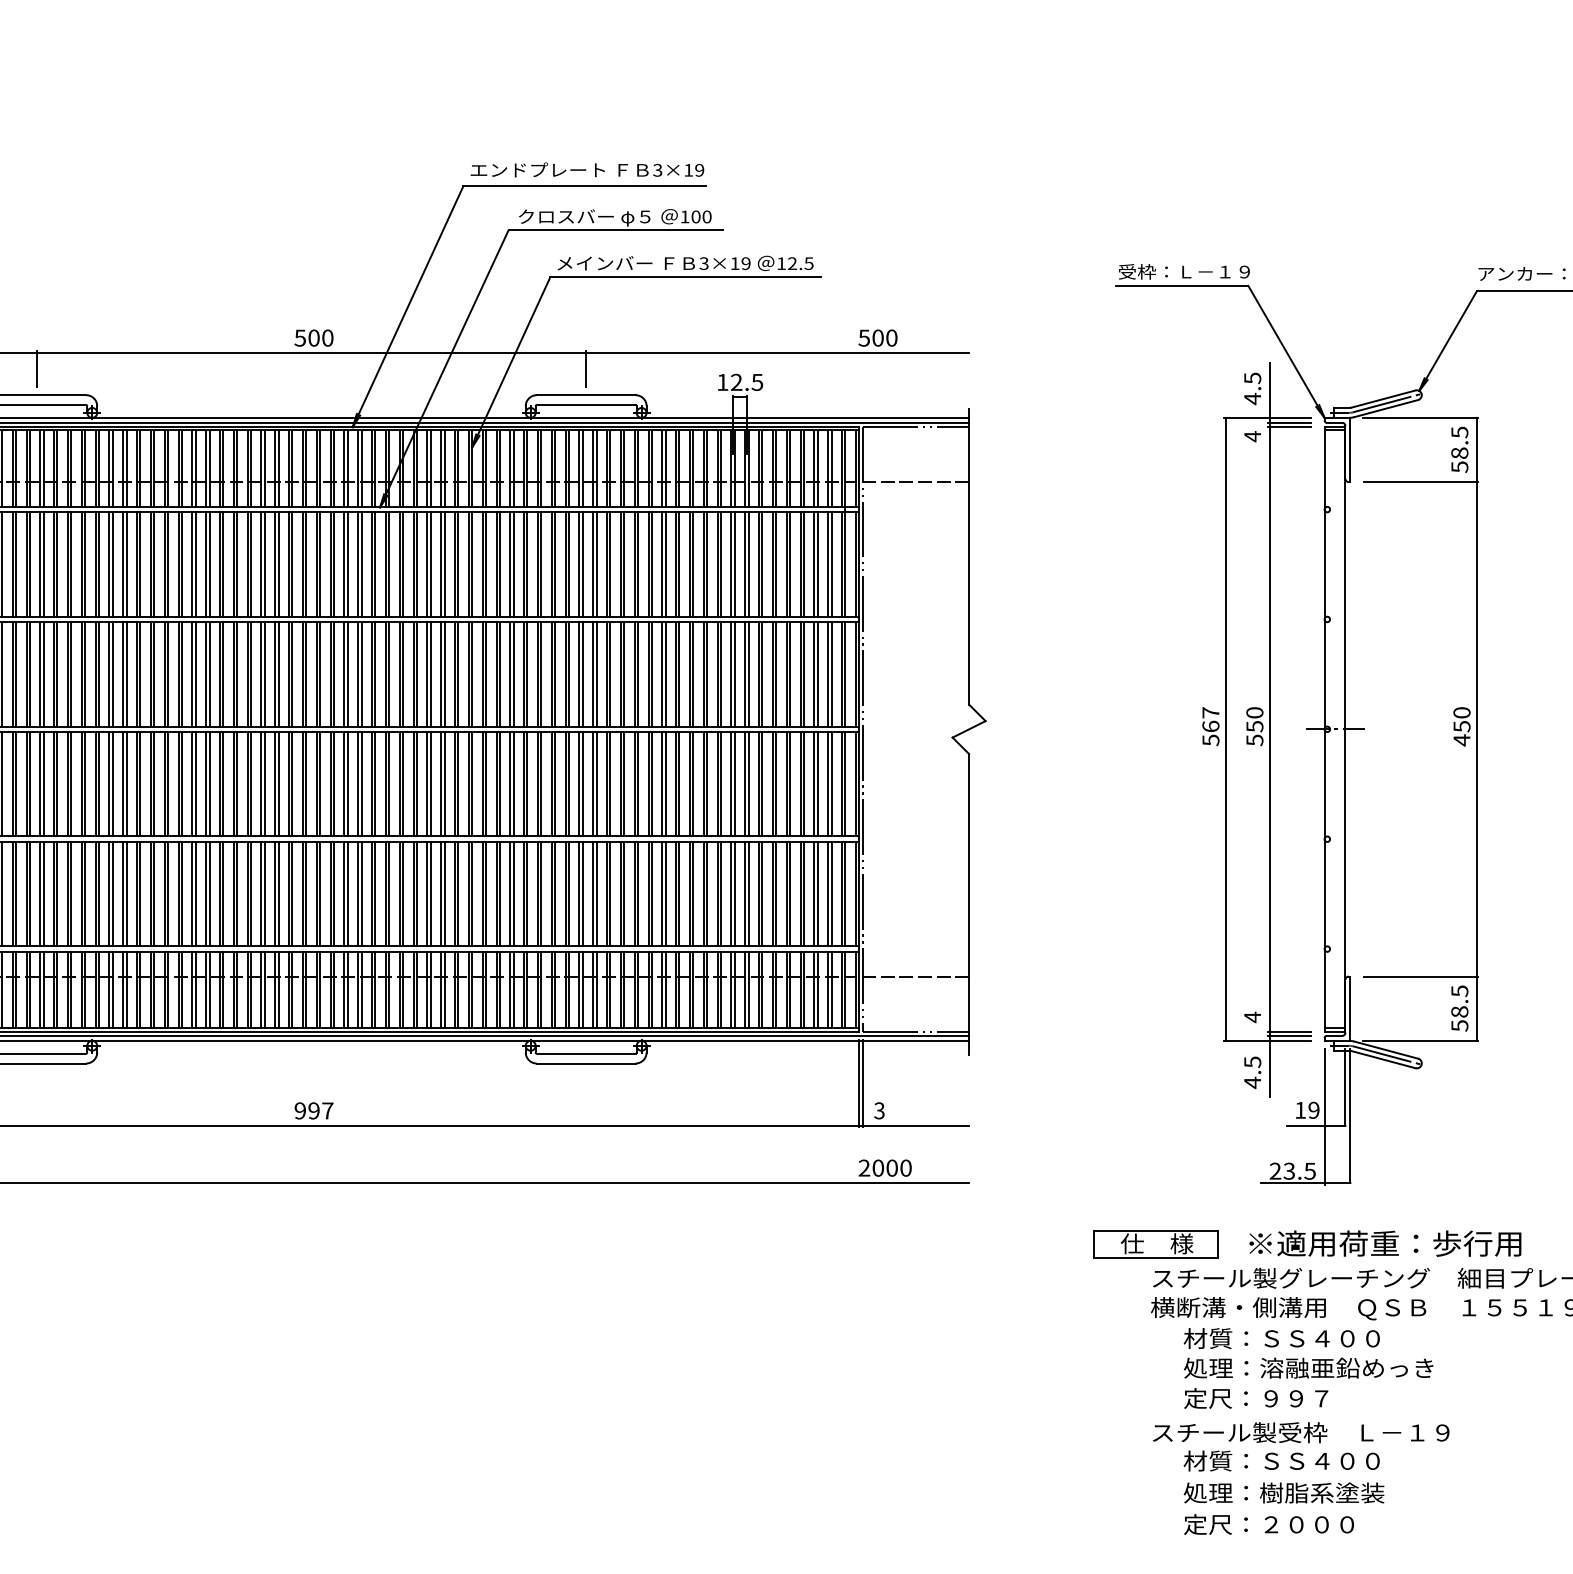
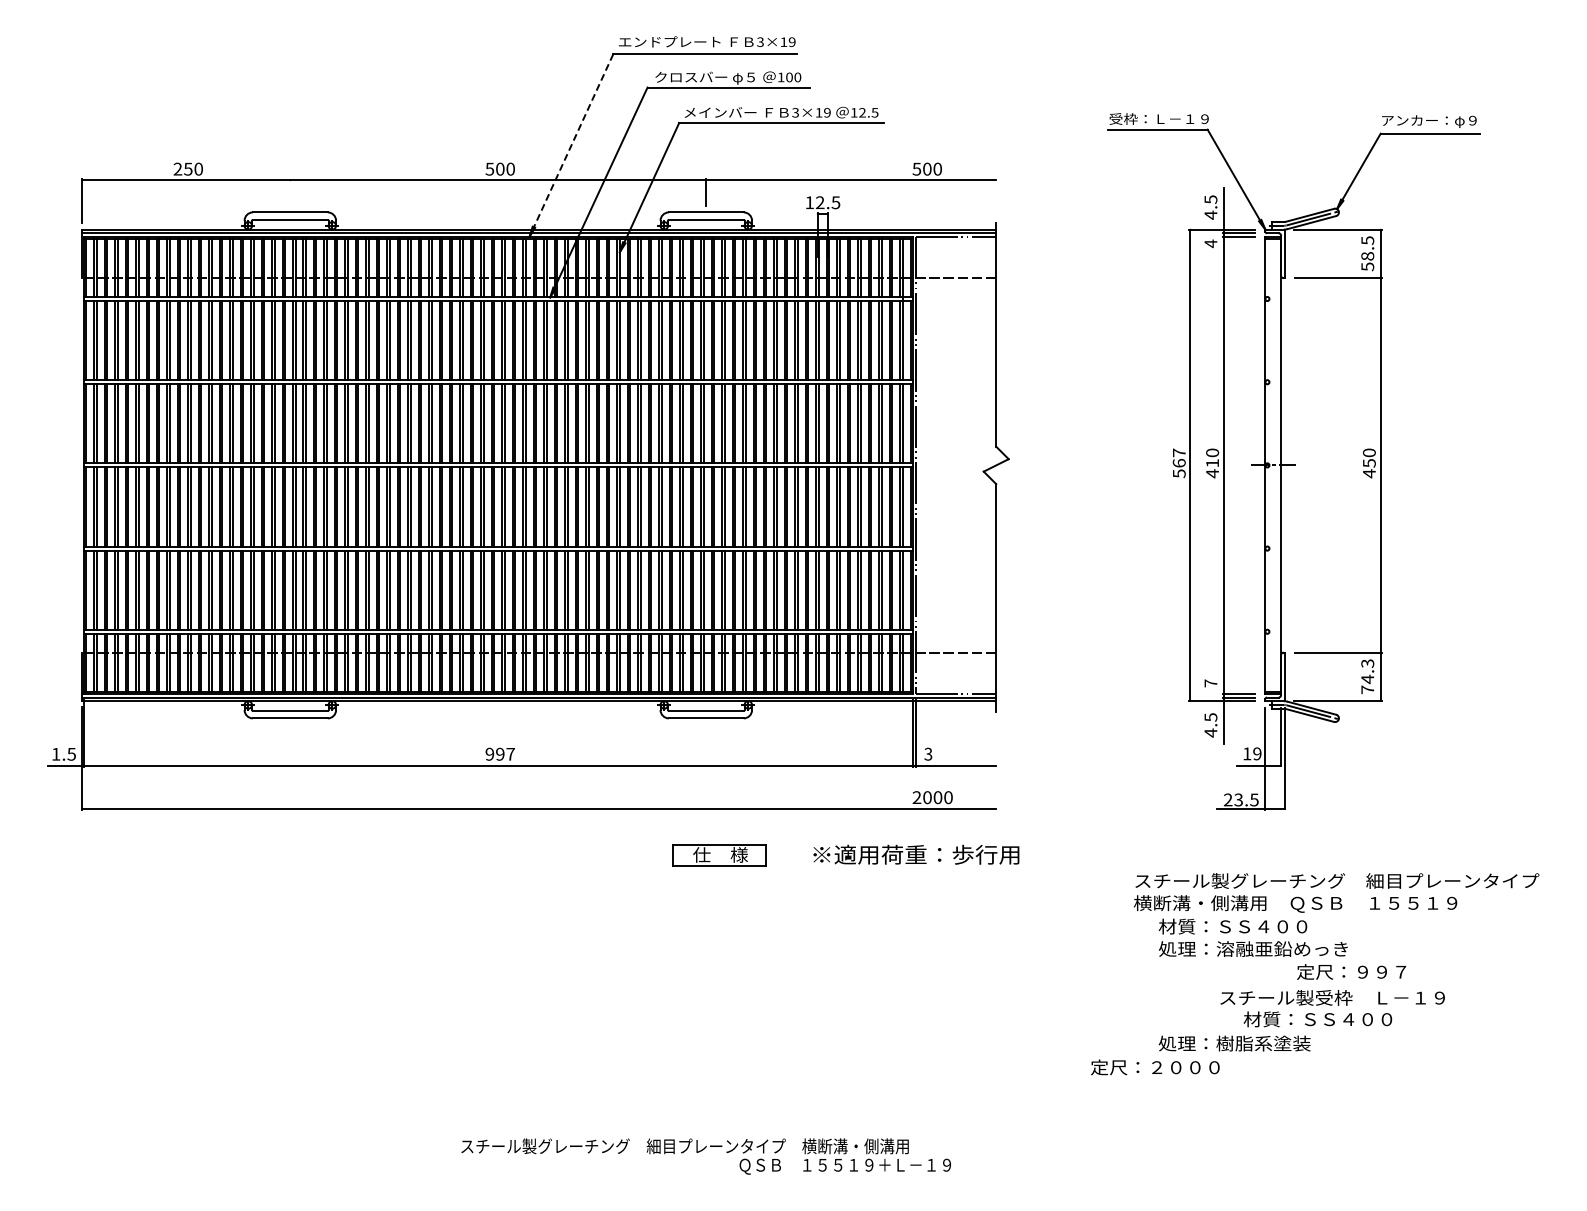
line: (408, 306) -> (571, 145), solid -> dashed
line: (36, 368) -> (290, 192), removed
text: (1254, 733) -> (1212, 468), 550 -> 410
text: (1459, 1008) -> (1367, 676), 58.5 -> 74.3
text: (1252, 1017) -> (1210, 683), 4 -> 7
text: (1385, 1243) -> (916, 854), moved
part: (1155, 1244) -> (719, 855), moved
text: (1256, 1397) -> (1351, 971), moved
text: (1300, 1446) -> (1332, 1008), moved
text: (1269, 1524) -> (1155, 1067), moved

